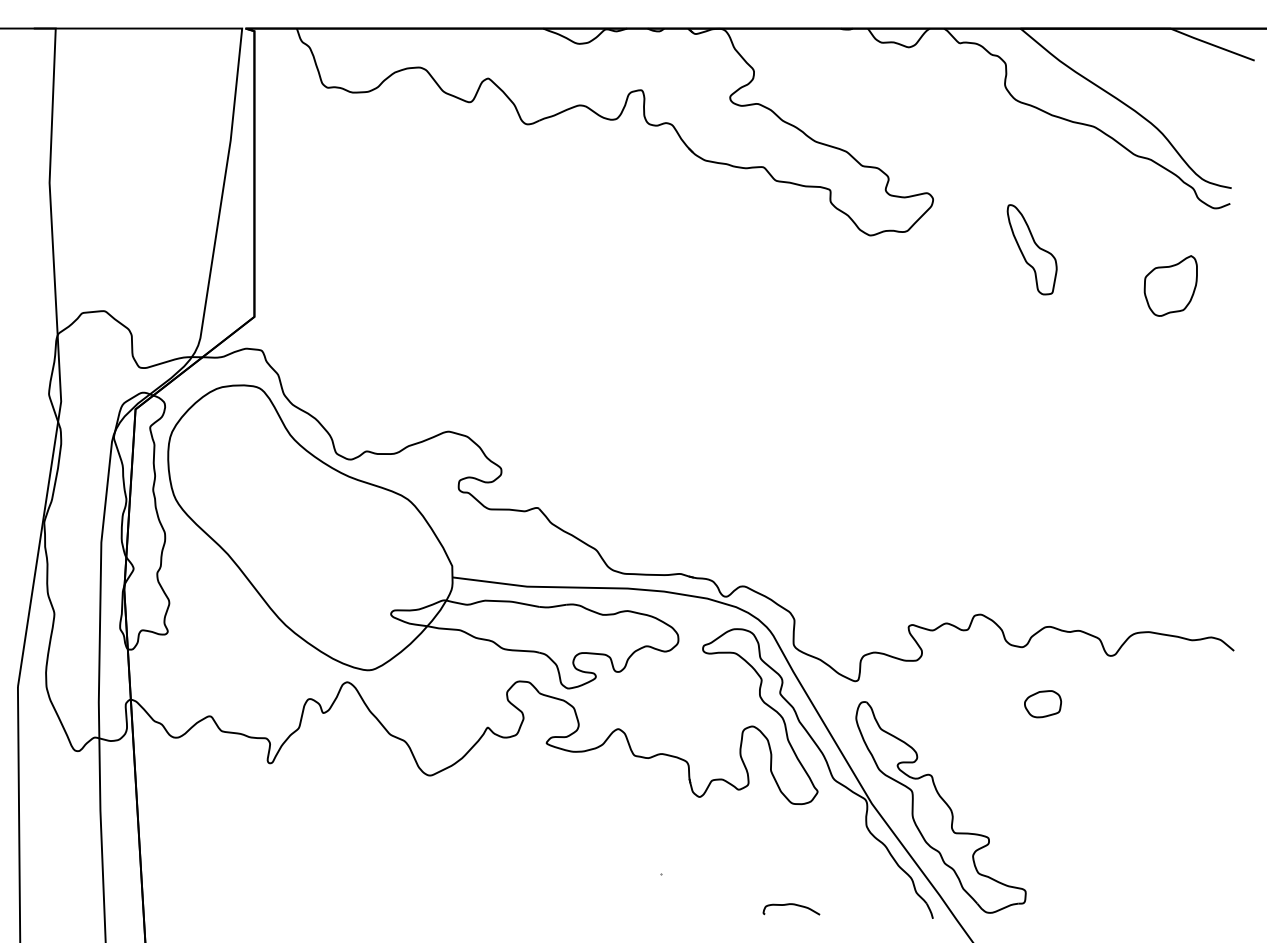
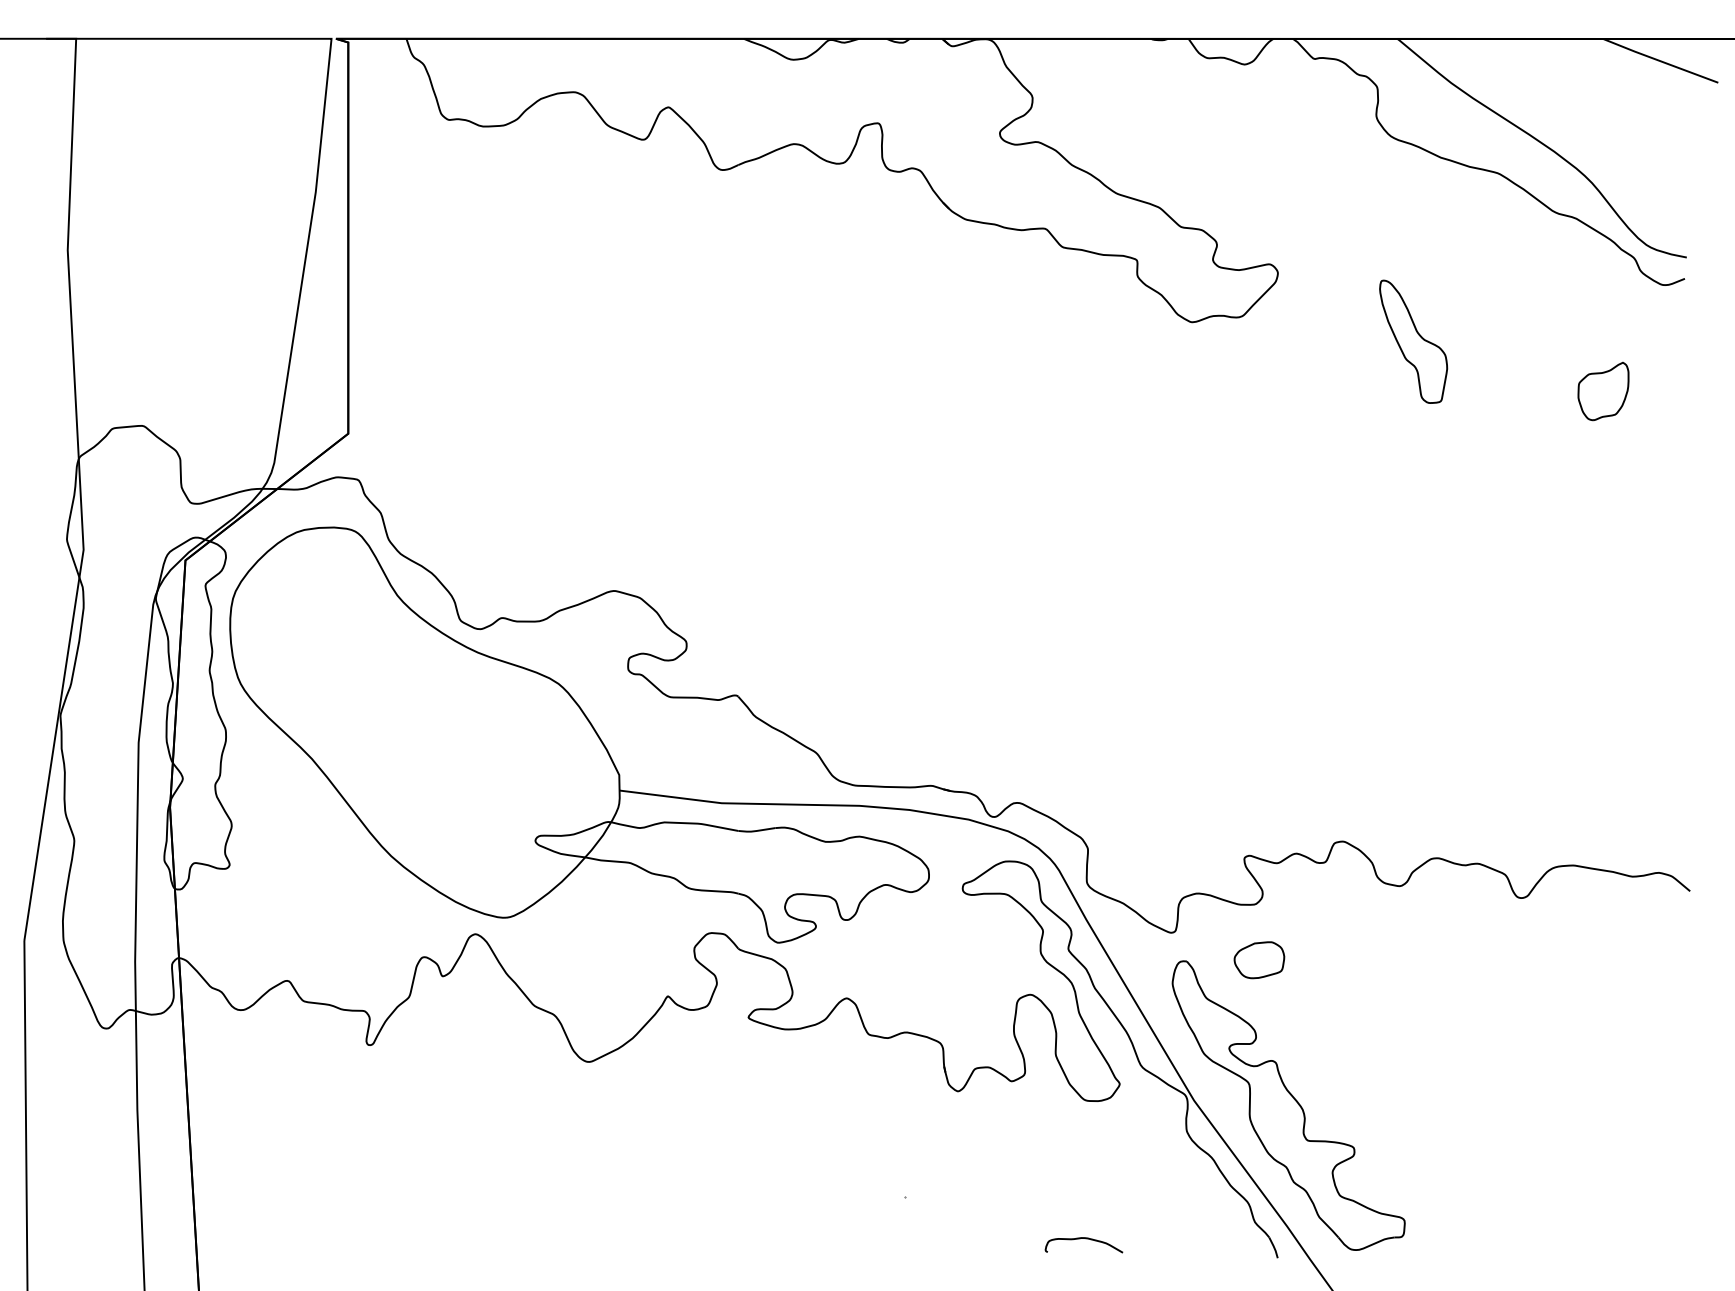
part: (1170, 286) -> (1603, 391), size x0.7
part: (1043, 704) -> (1259, 960), moved

